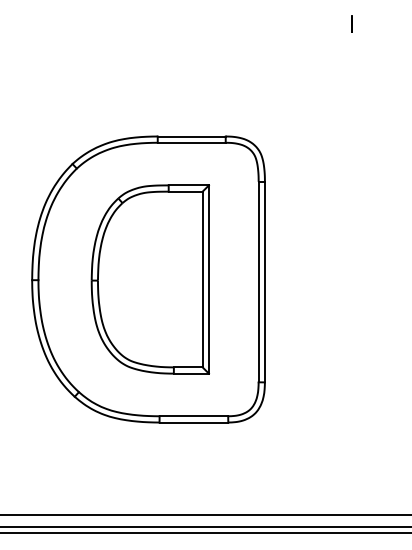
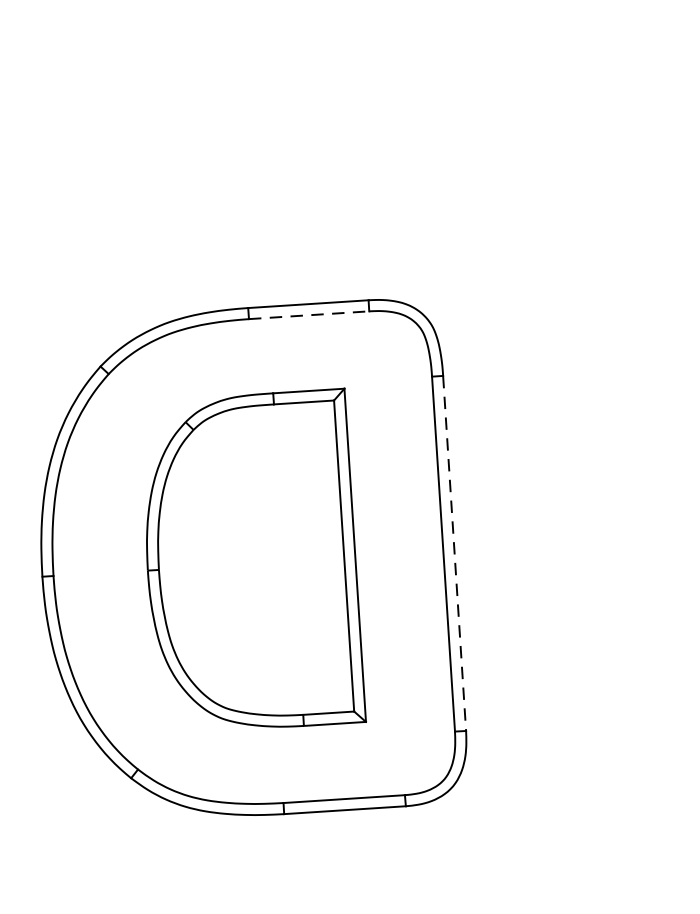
line: (351, 23) -> (578, 85), removed
line: (191, 142) -> (308, 314), solid -> dashed
line: (264, 282) -> (453, 554), solid -> dashed

